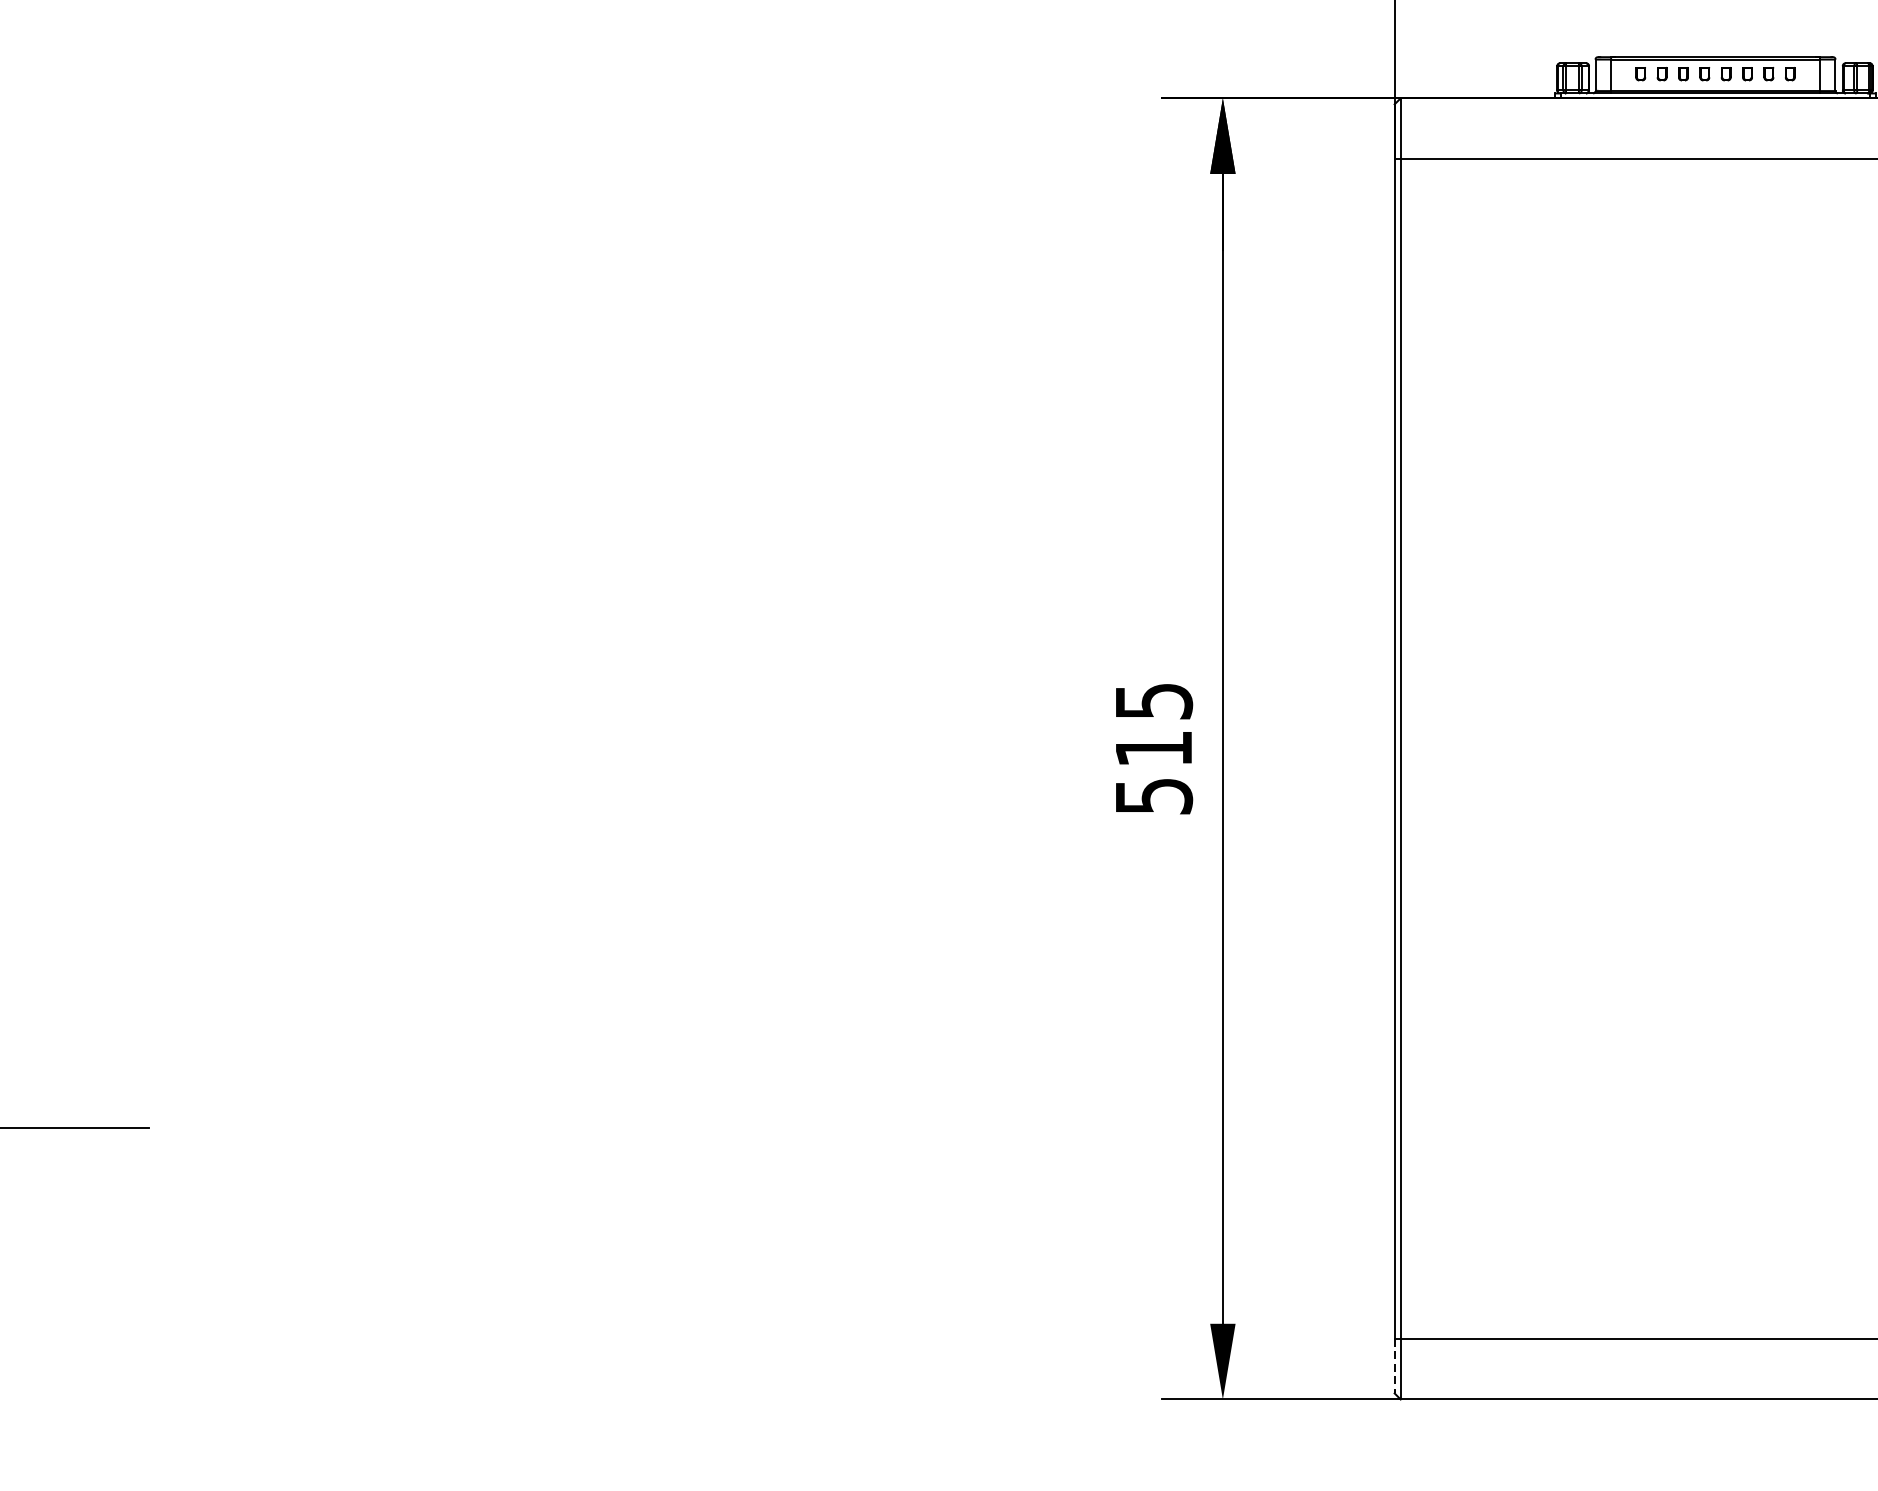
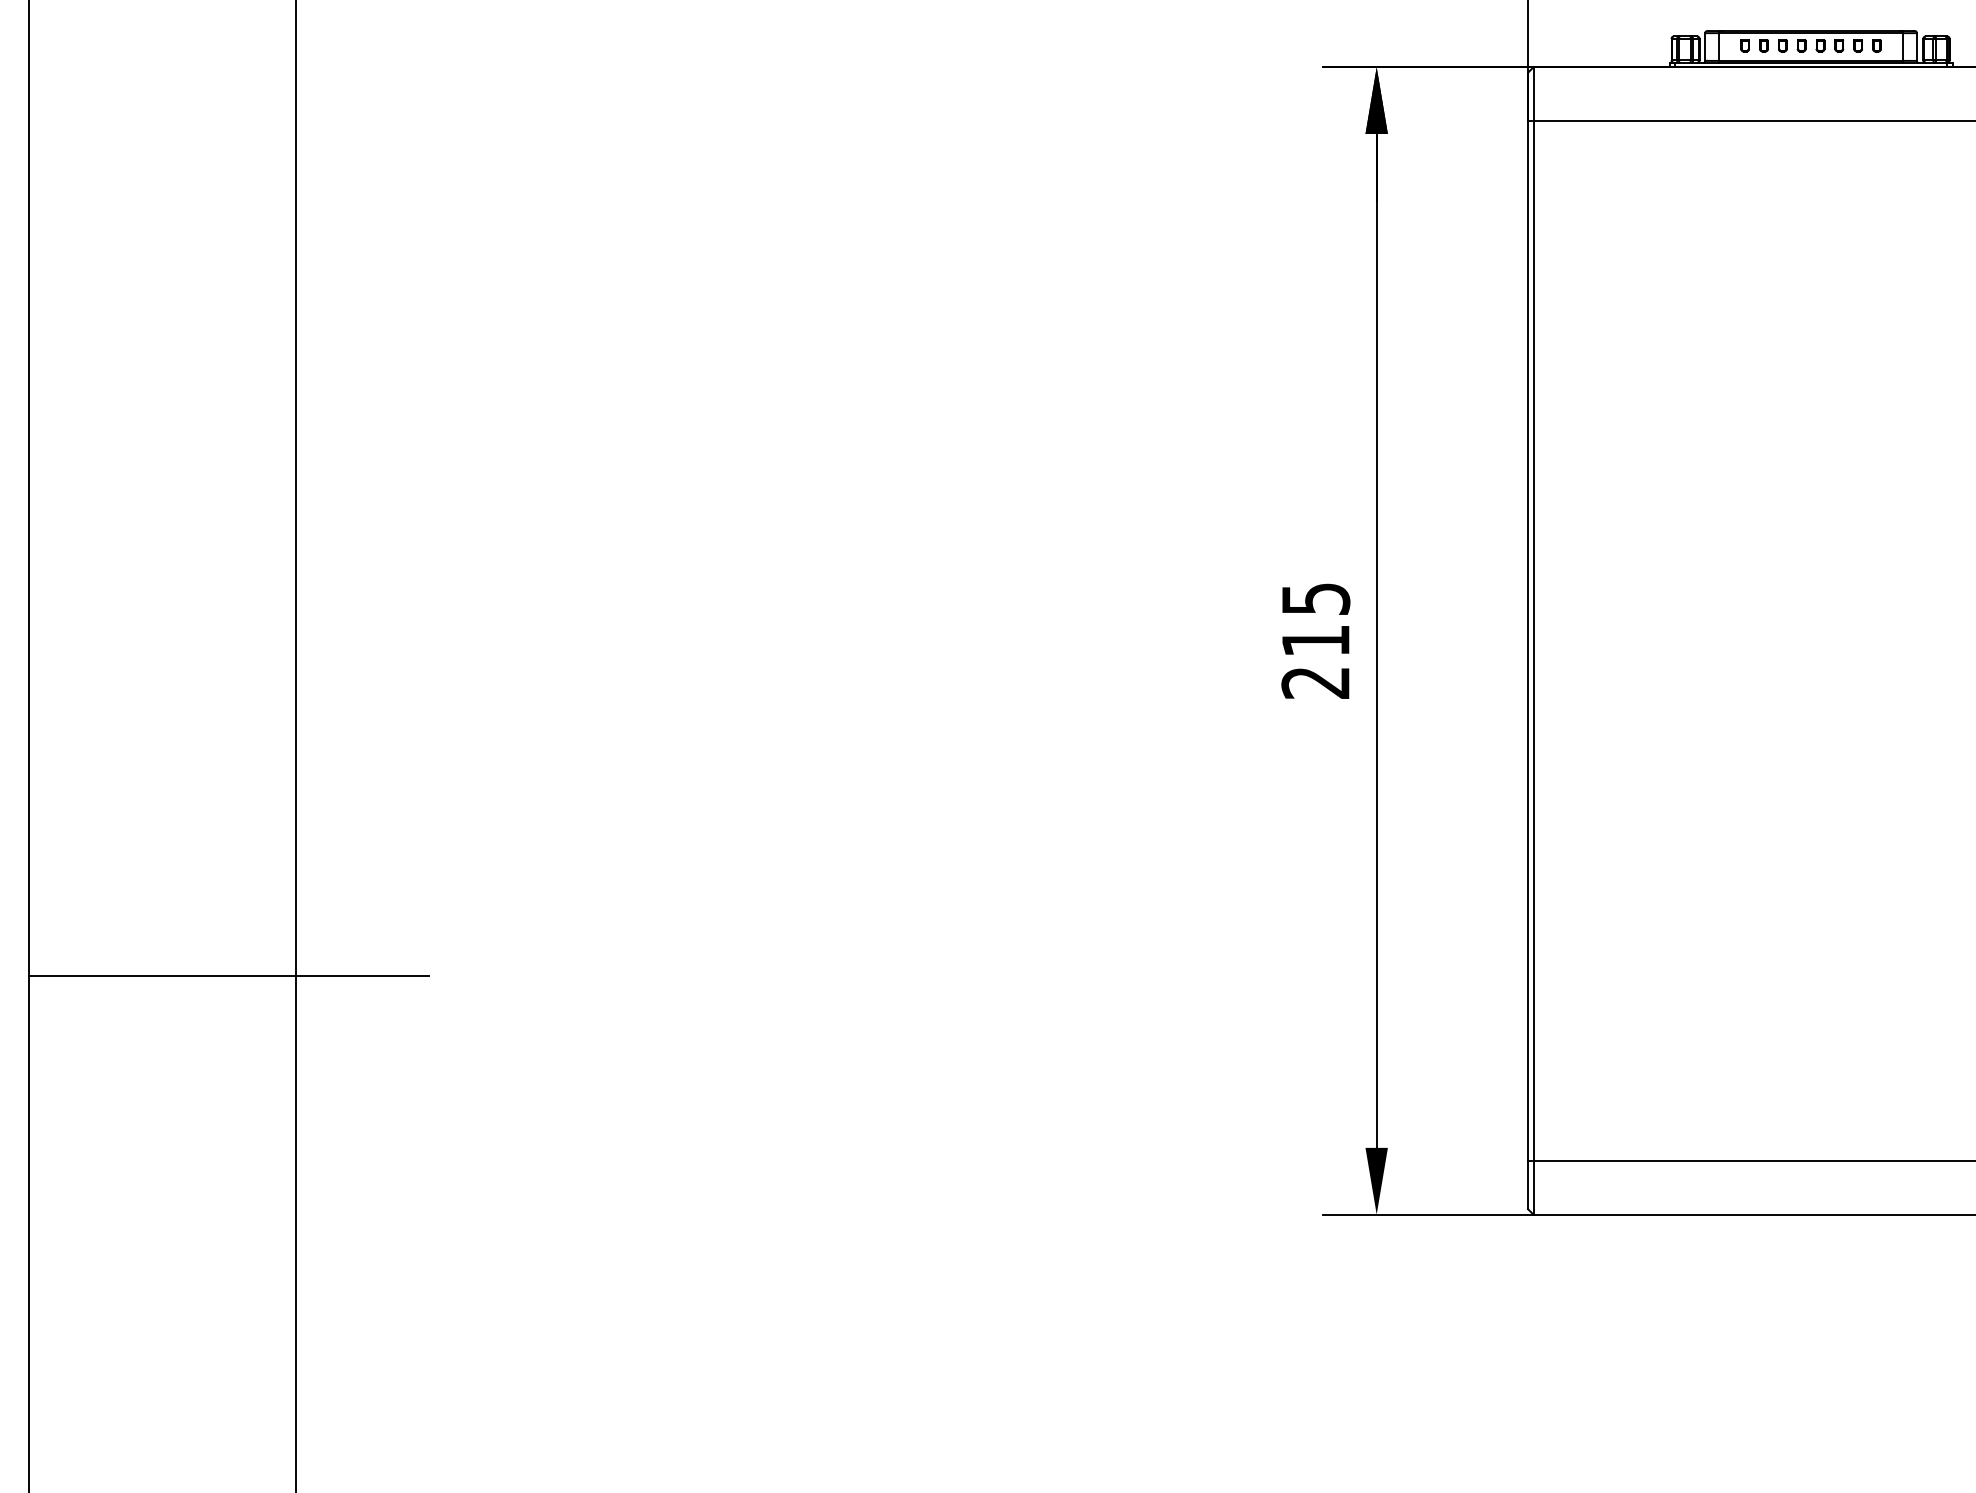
text: (1153, 796) -> (1315, 682), 515 -> 215
line: (1395, 1366) -> (1528, 1185), dashed -> solid

